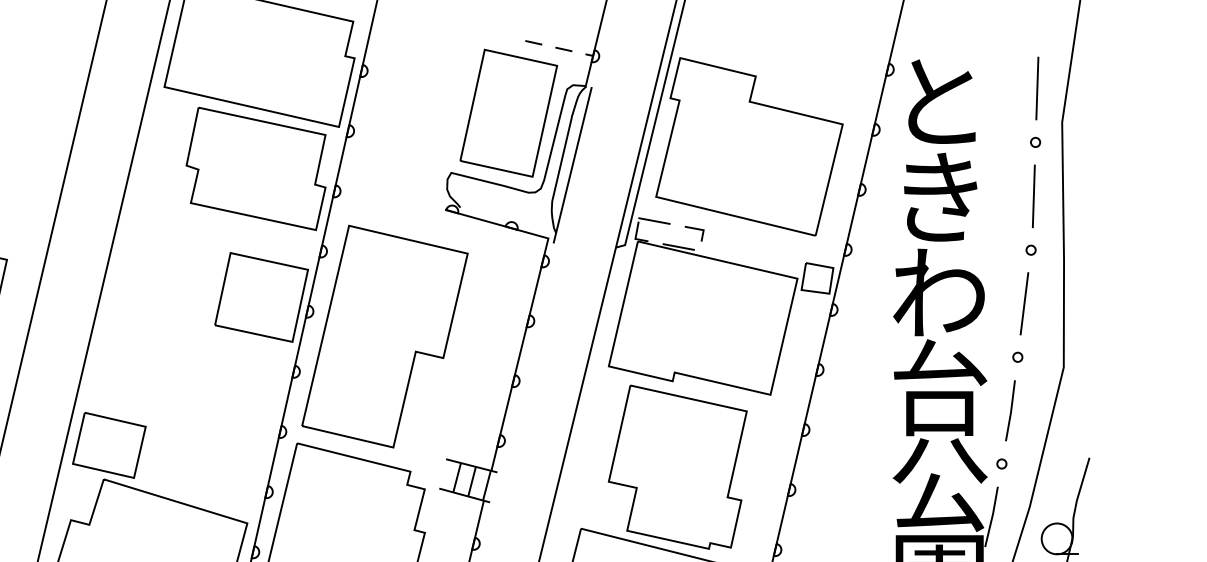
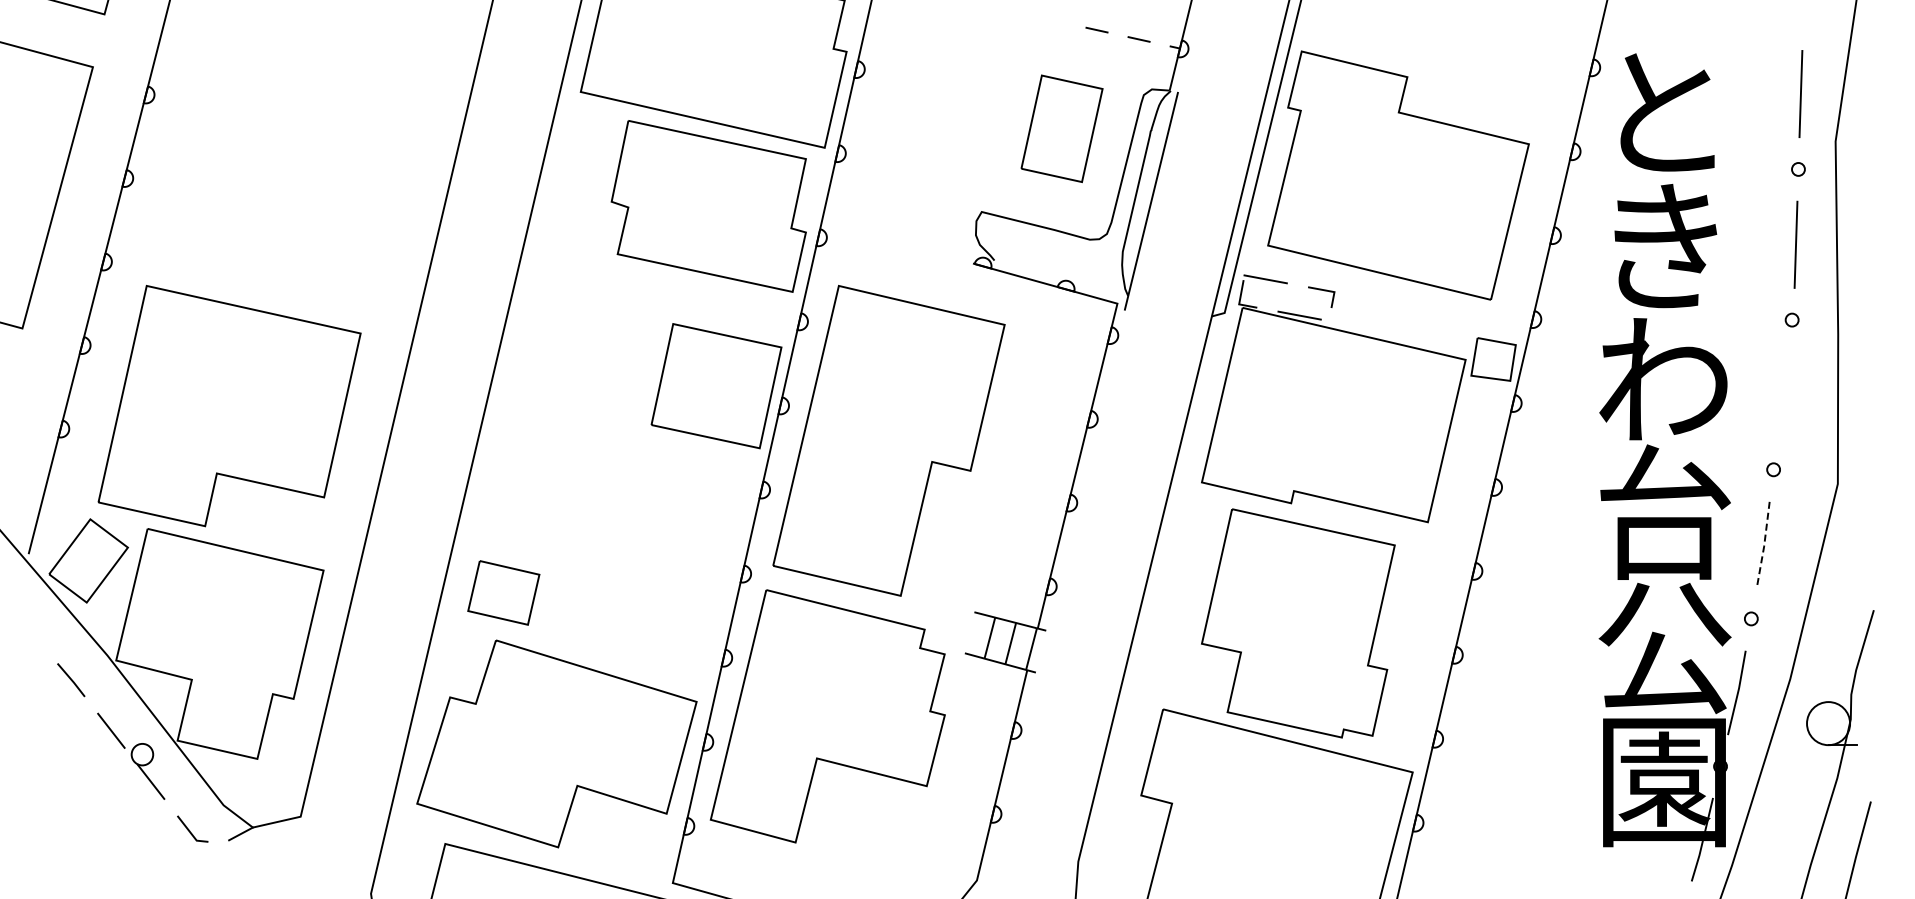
part: (508, 113) -> (1061, 128), size x0.6
line: (1024, 303) -> (1782, 394), removed
line: (1011, 410) -> (1764, 544), solid -> dashed
part: (109, 445) -> (503, 592), size x0.7

